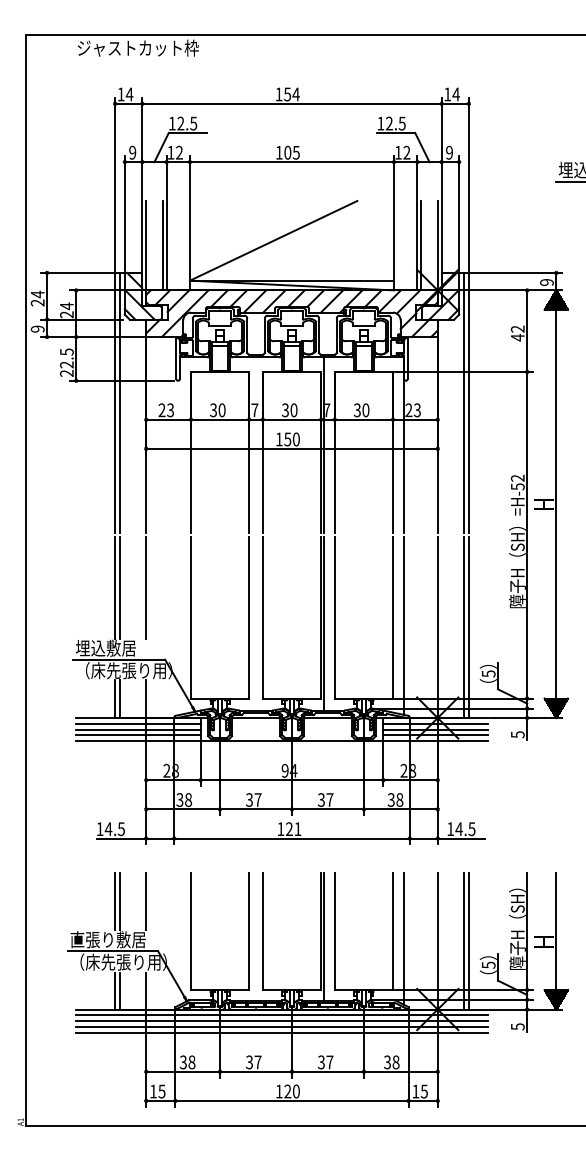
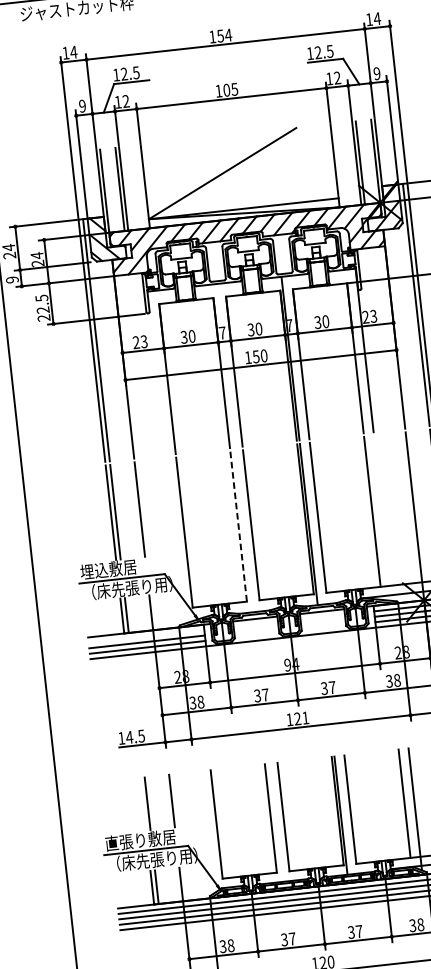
line: (249, 617) -> (238, 526), solid -> dashed
line: (403, 625) -> (382, 517), removed
line: (138, 723) -> (146, 636), removed
line: (115, 901) -> (143, 804), removed

